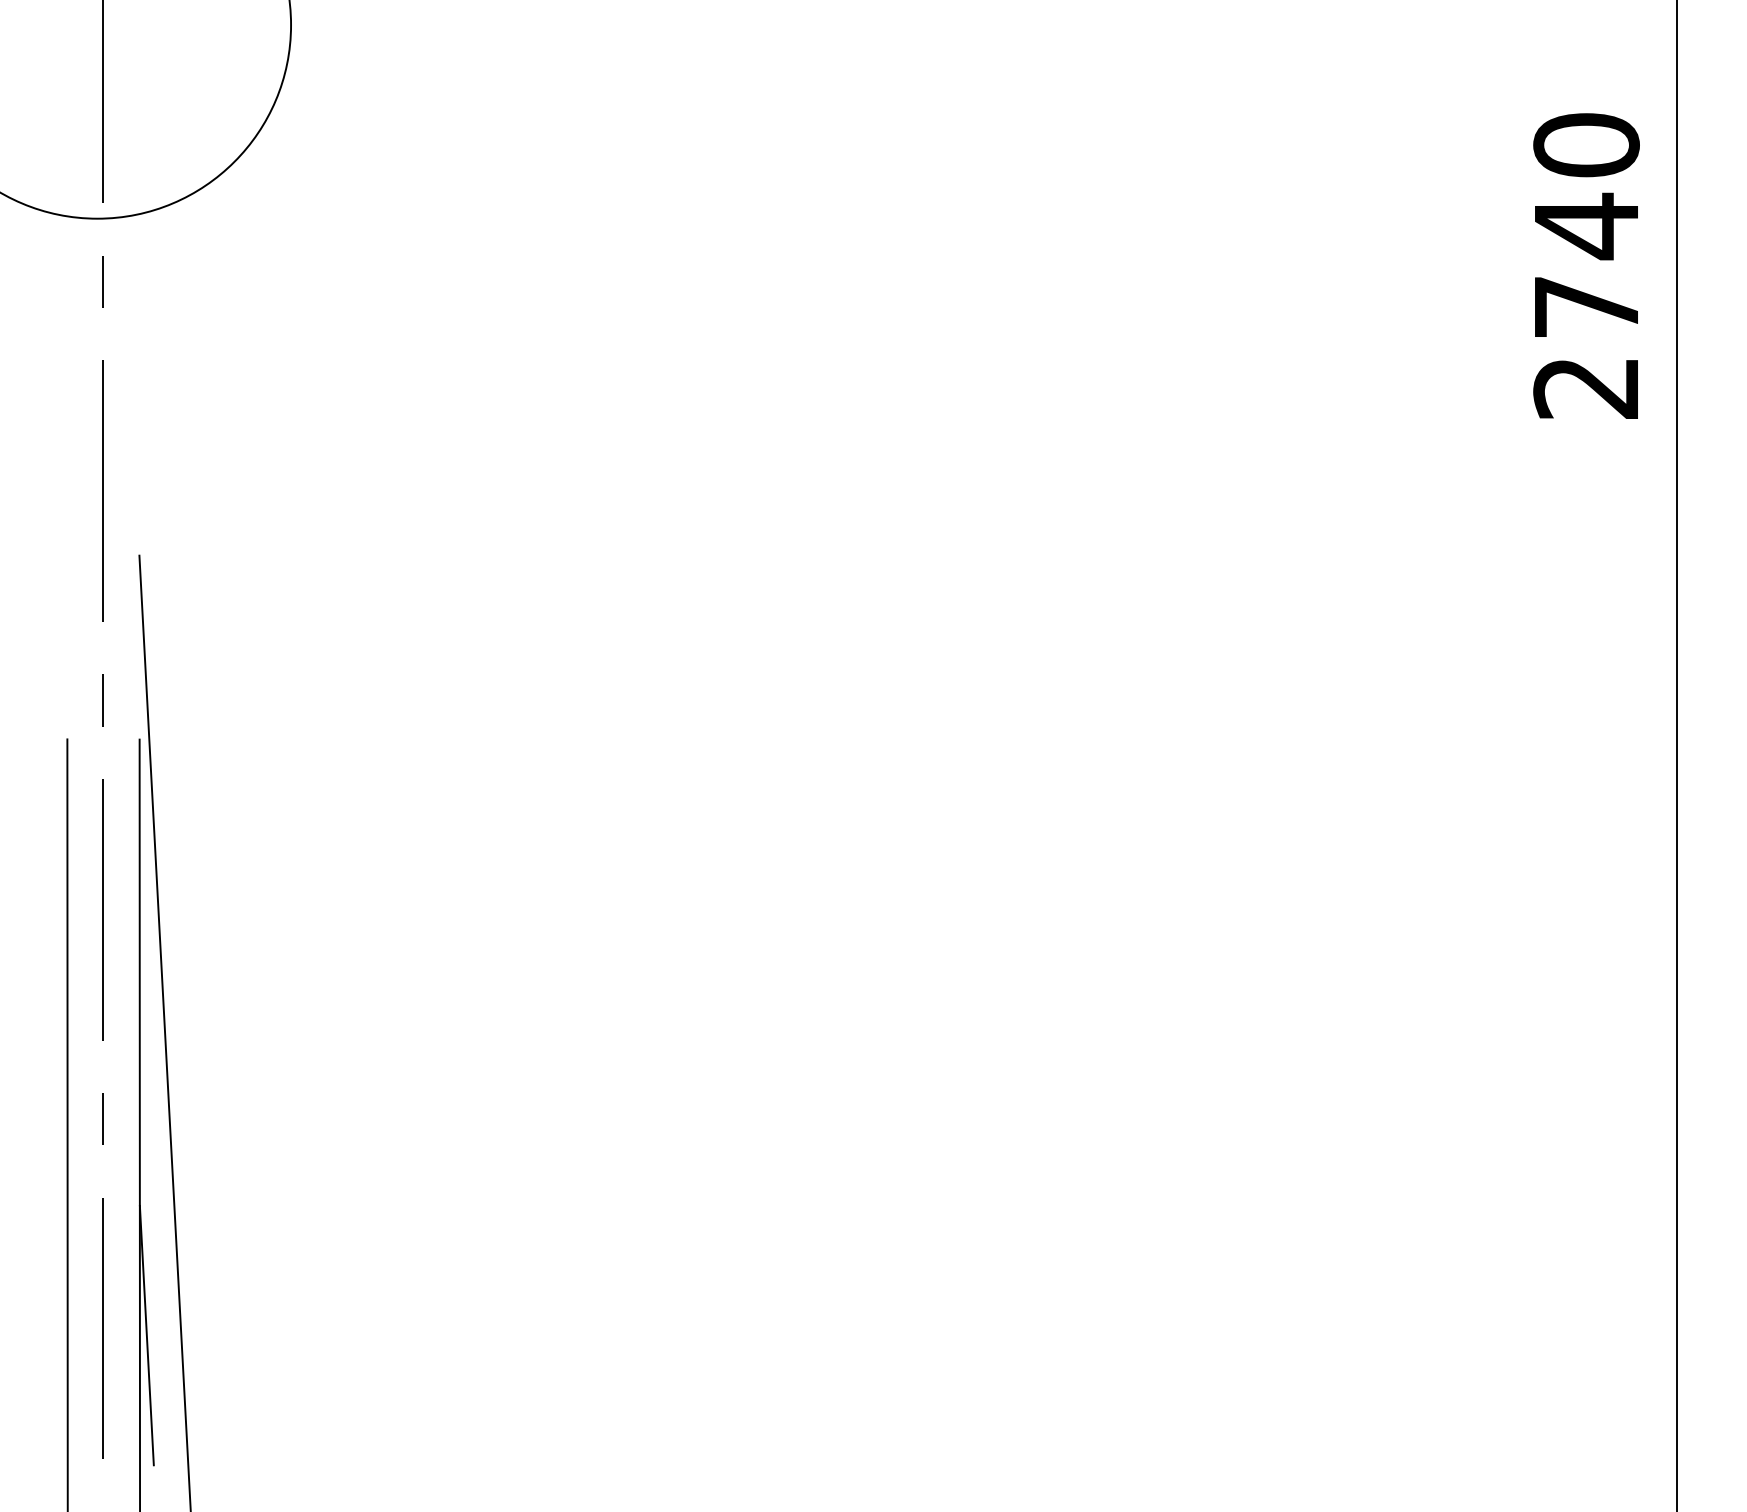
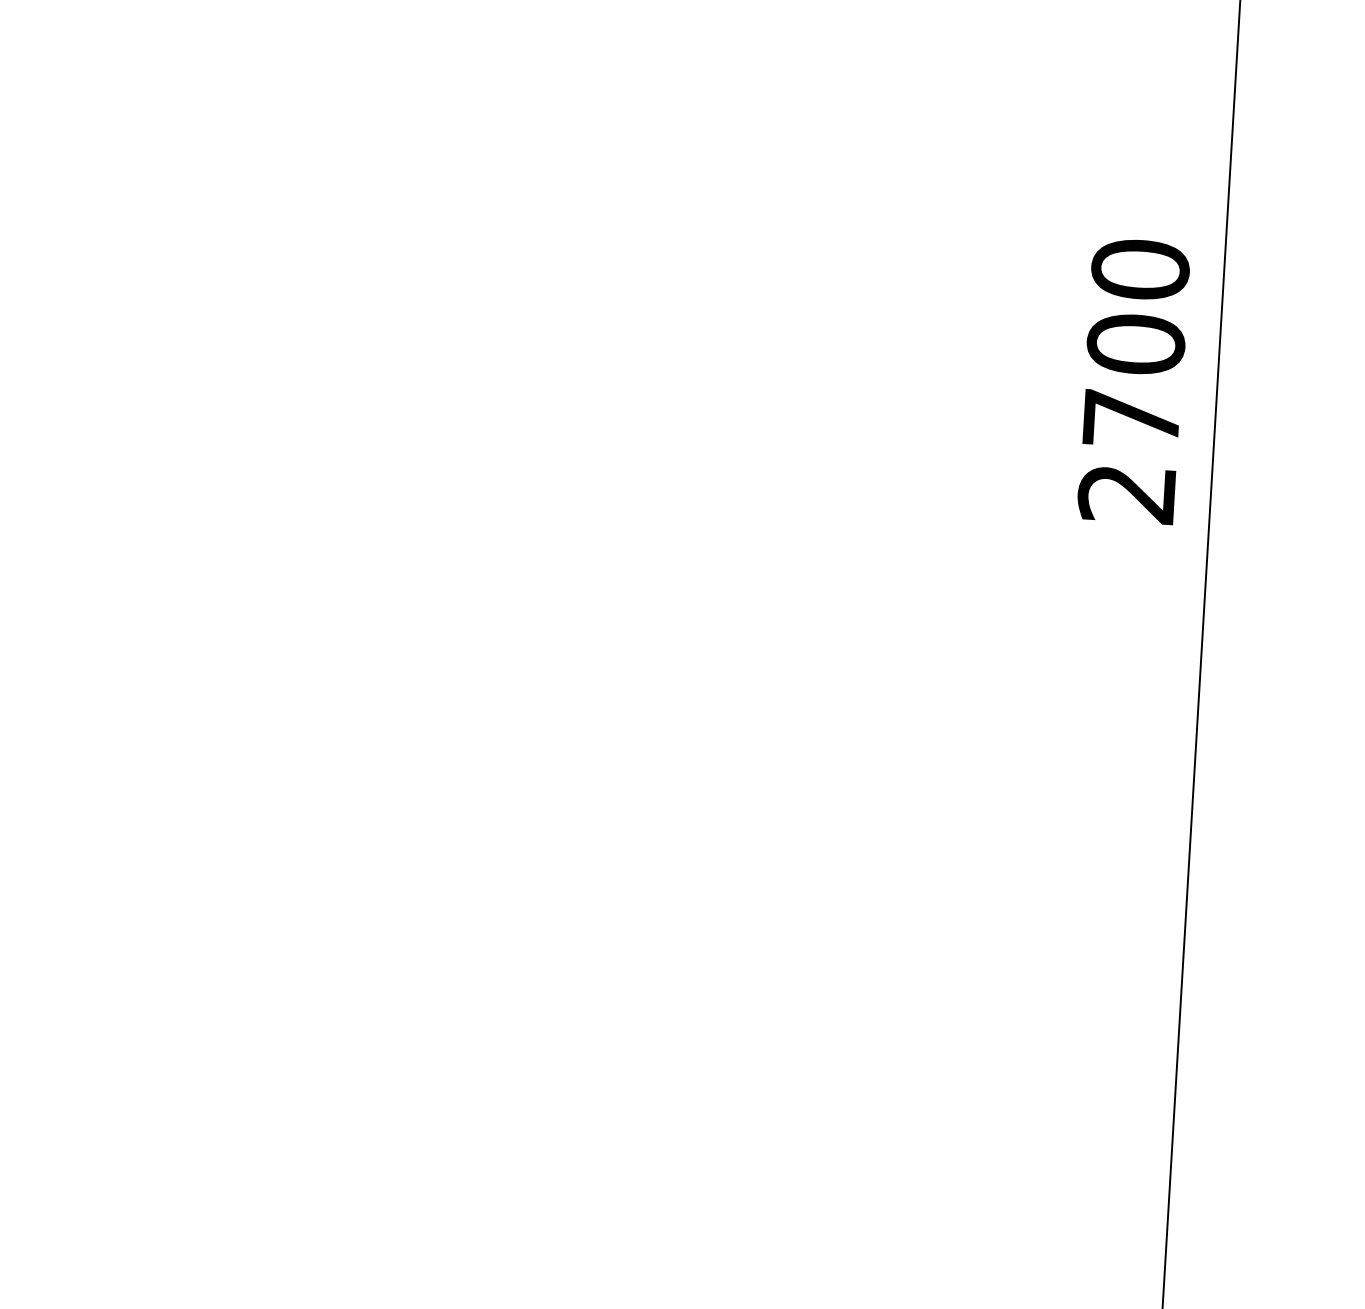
text: (1586, 226) -> (1135, 344), 2740 -> 2700

